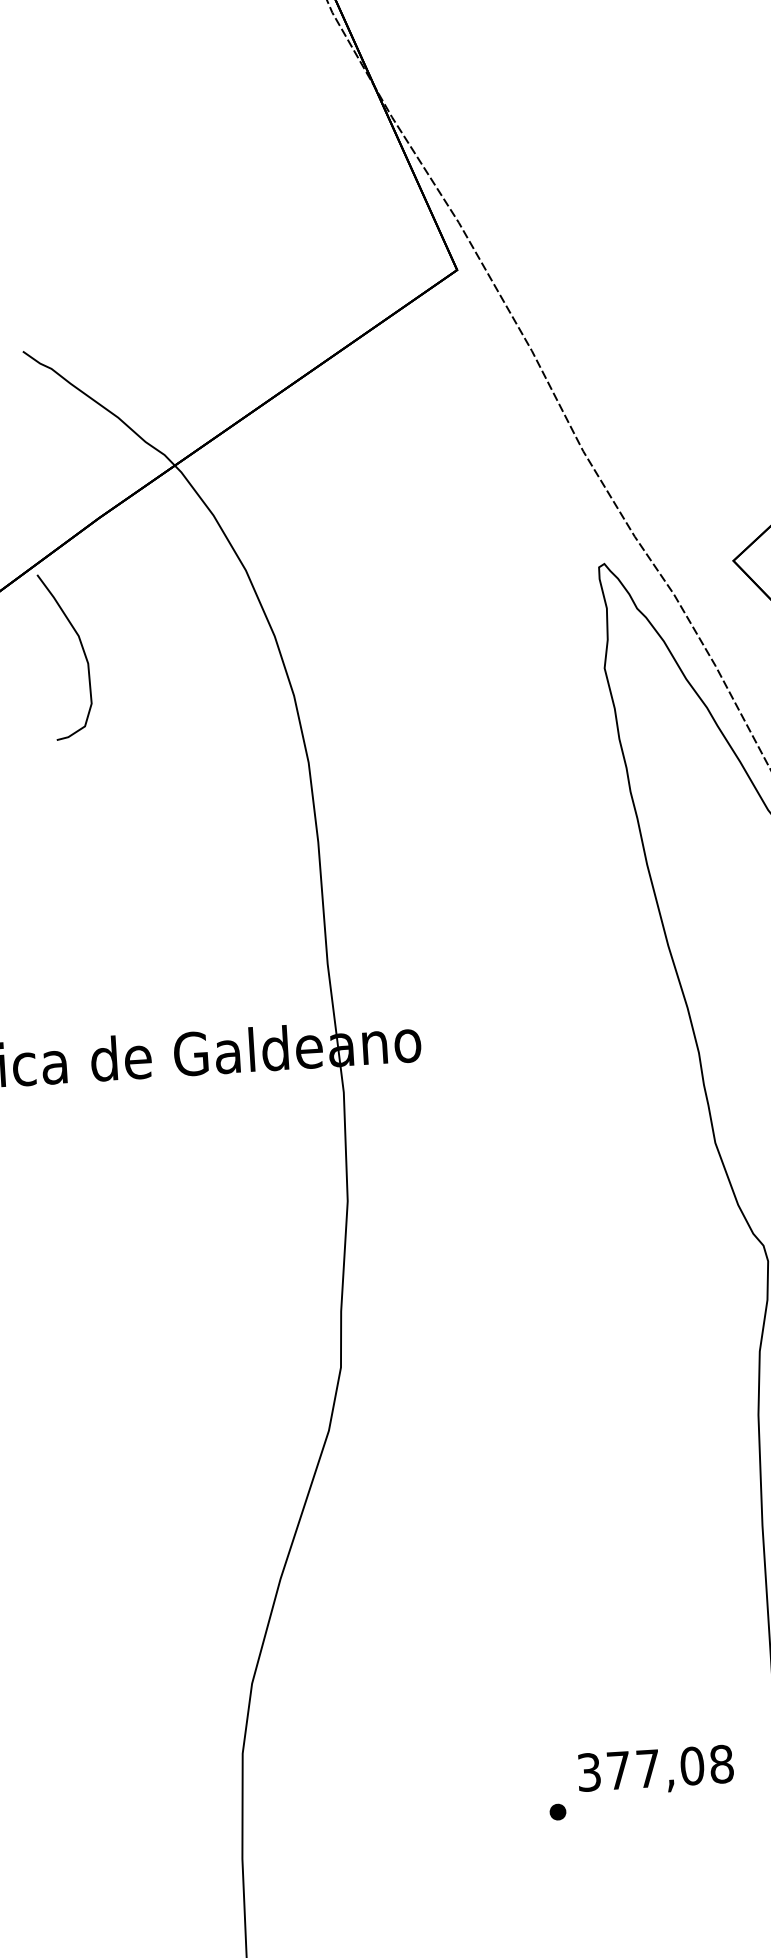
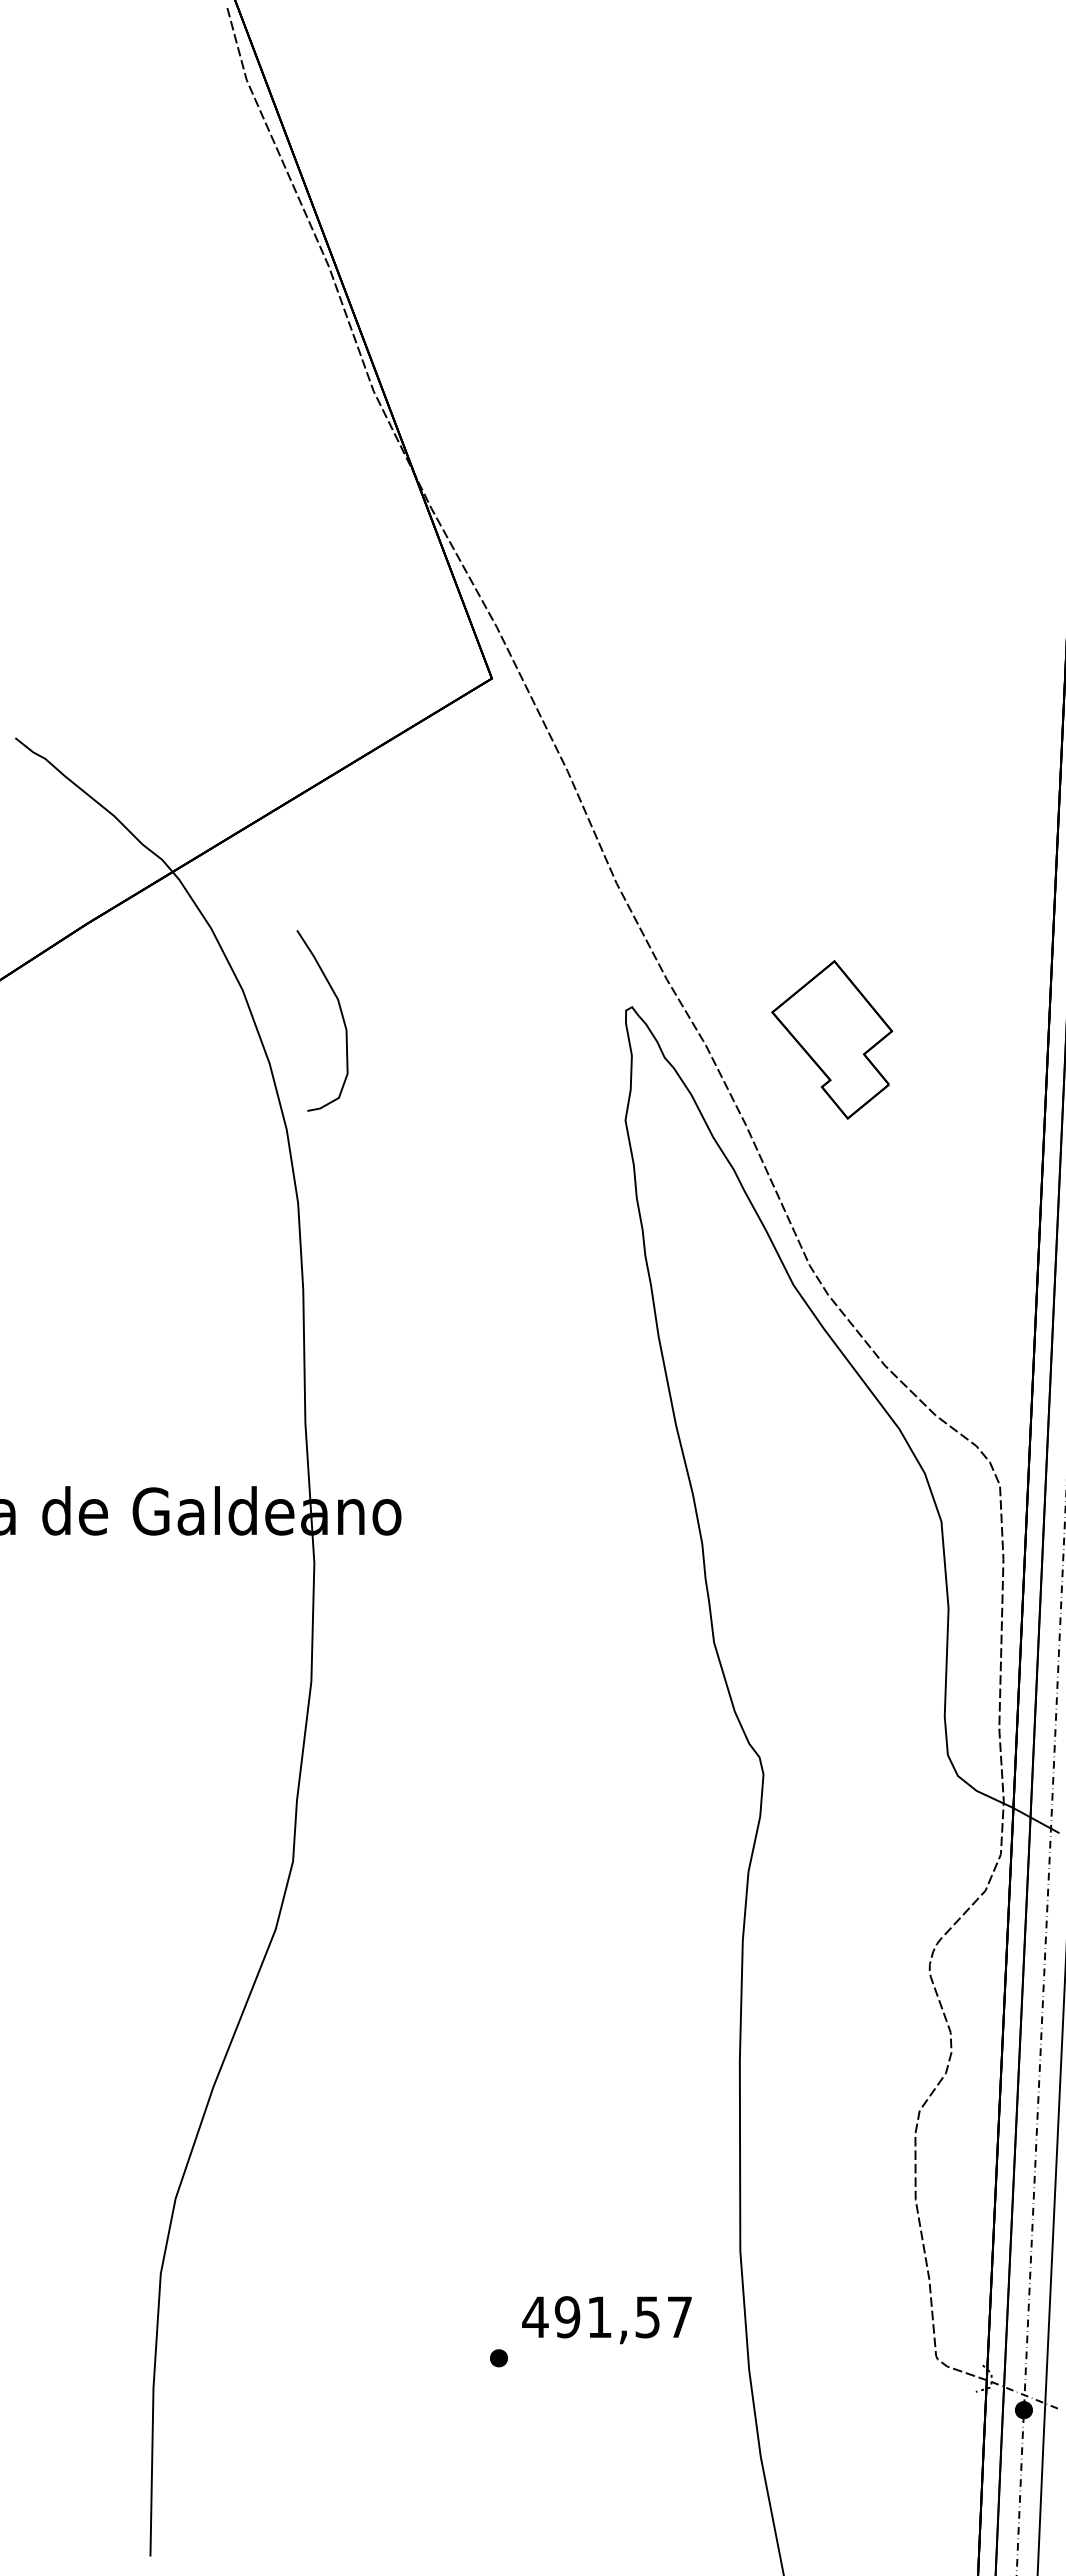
curve: (82, 651) -> (341, 1016), moved
text: (655, 1768) -> (607, 2317), 377,08 -> 491,57

